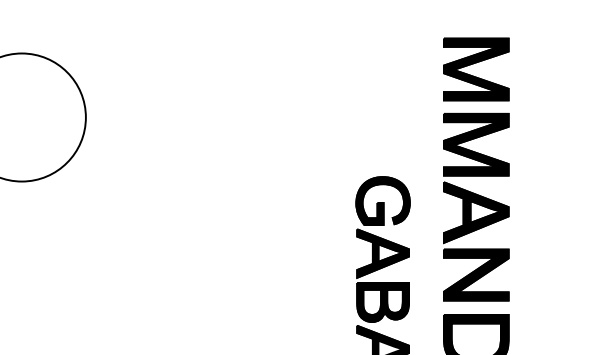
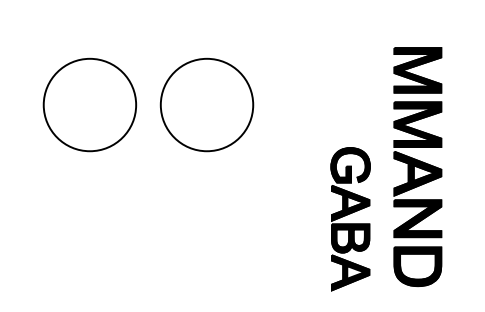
part: (183, 116) -> (206, 104), added

